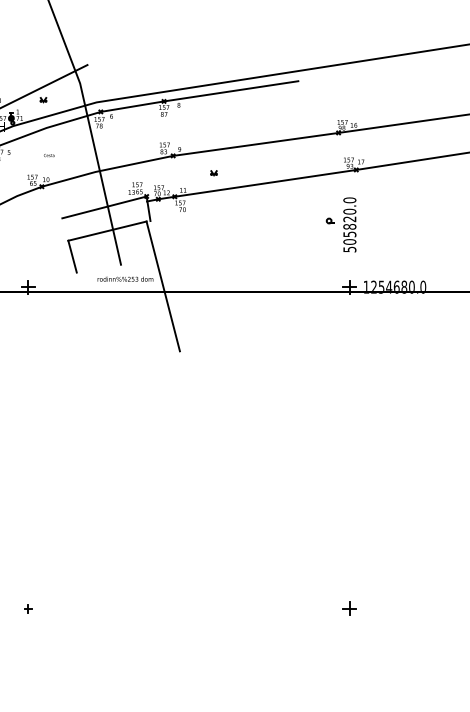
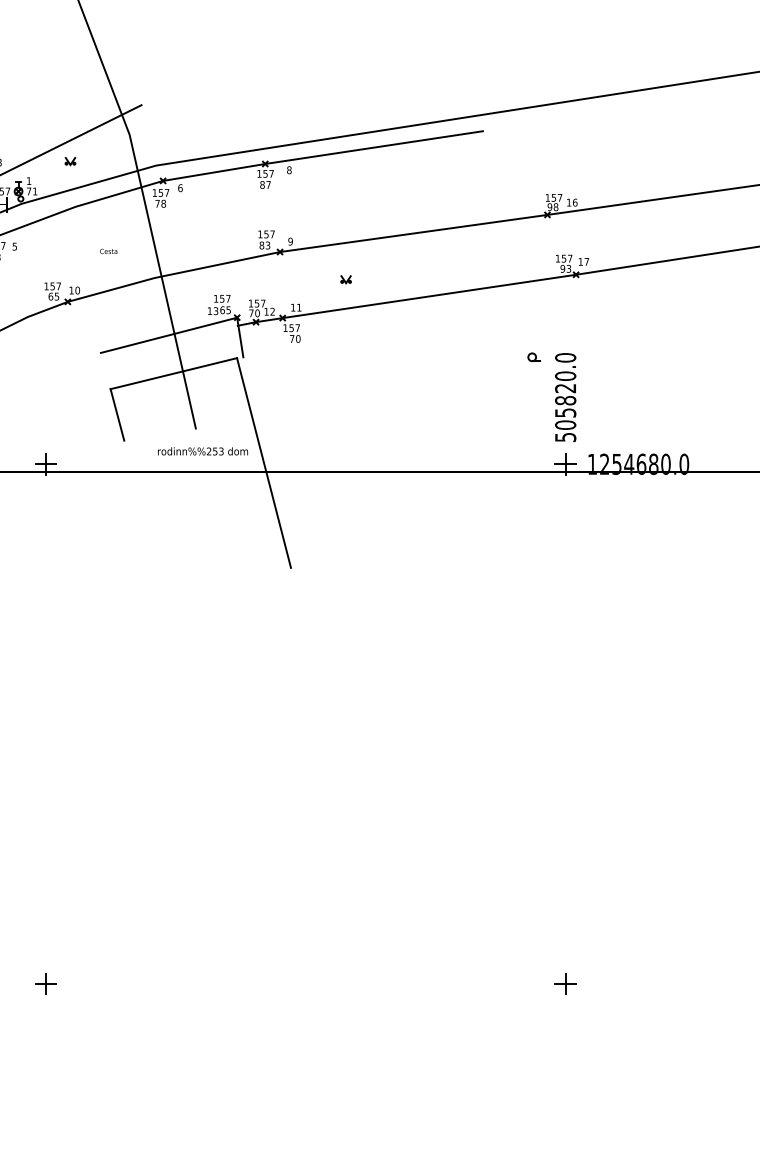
text: (49, 155) -> (109, 251), moved
text: (349, 224) -> (565, 396), moved
part: (28, 608) -> (46, 983), size x1.67

